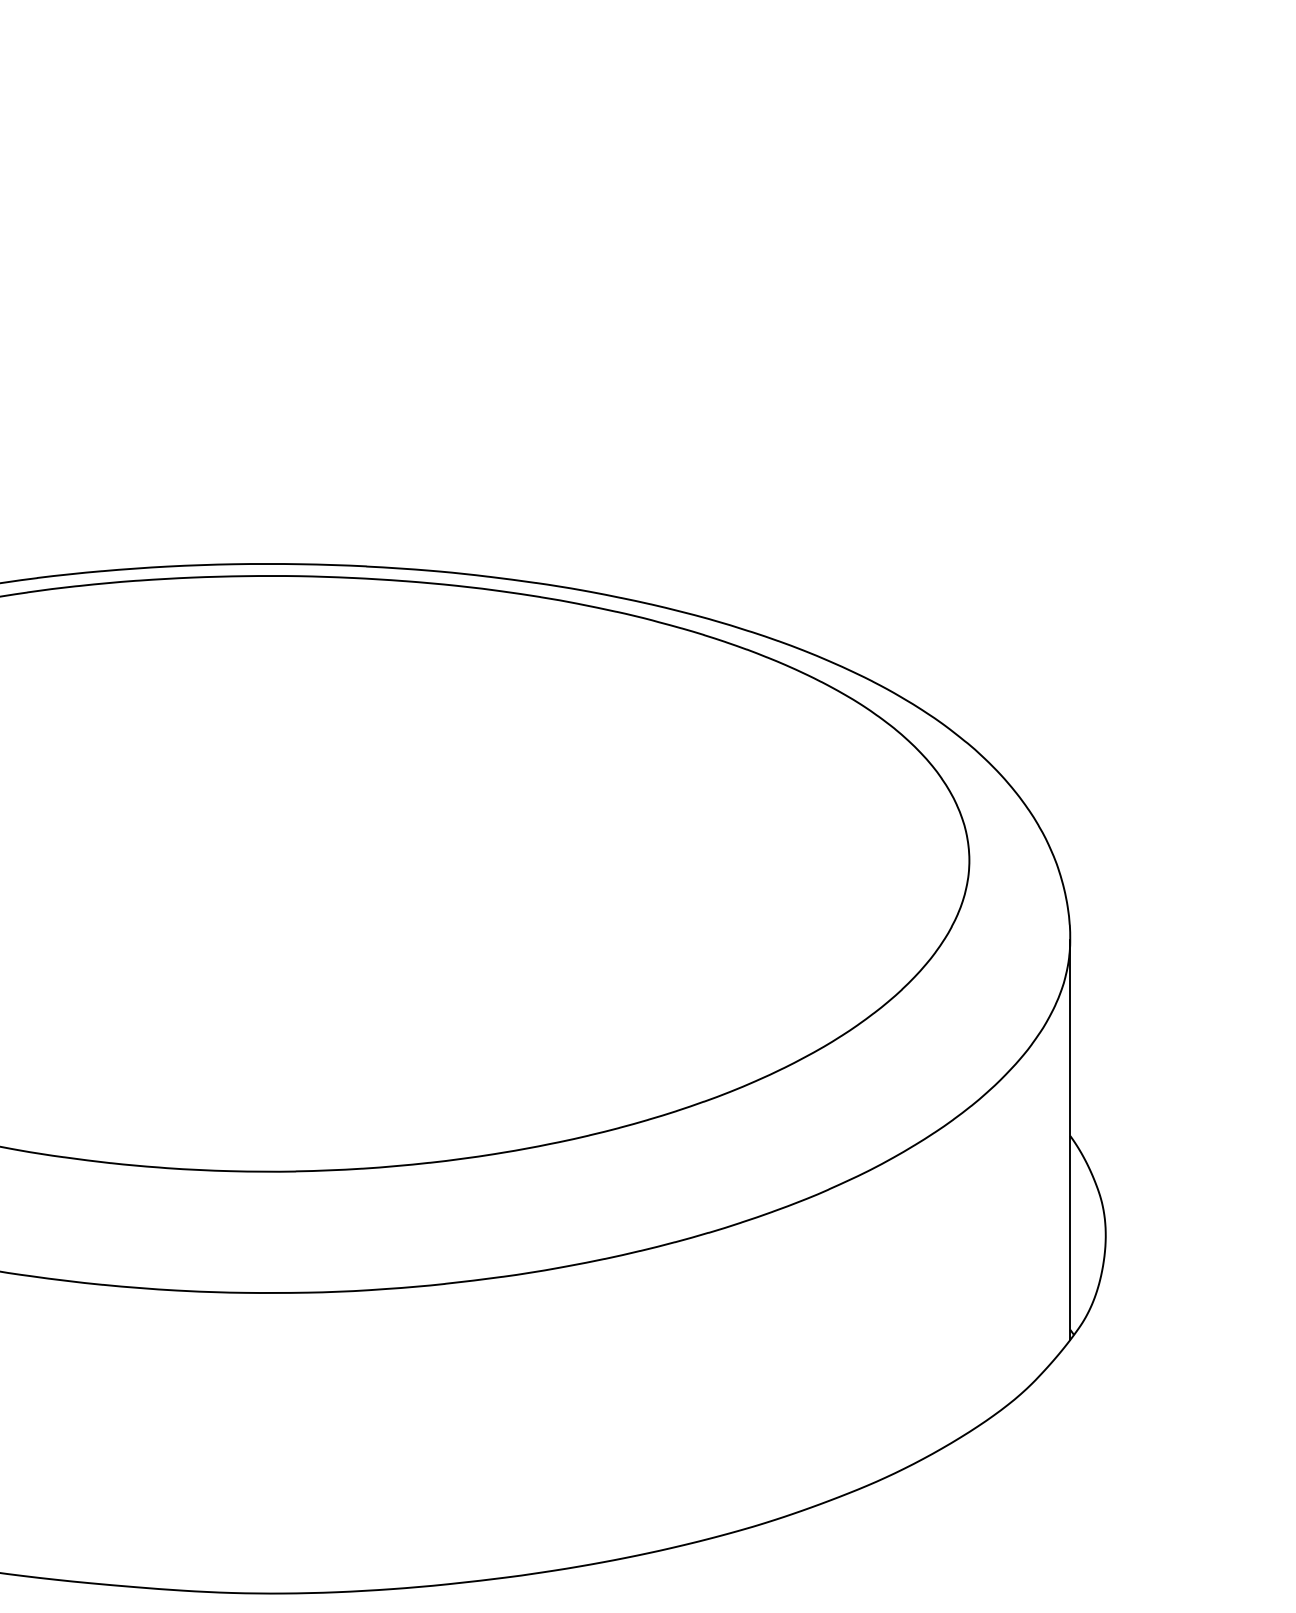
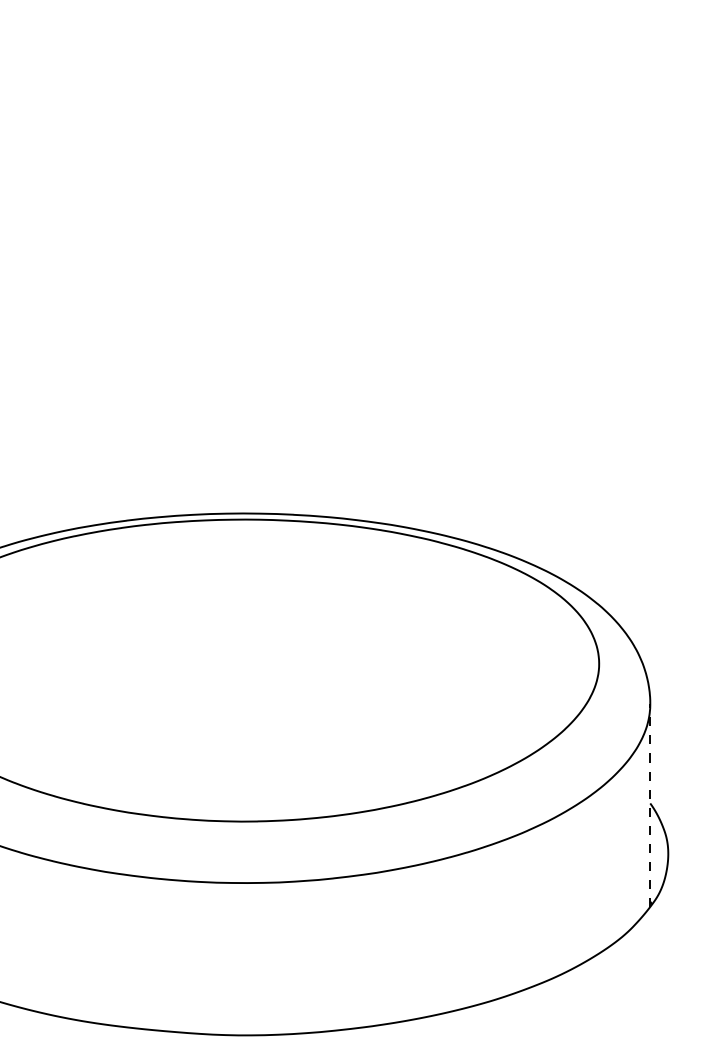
line: (1070, 1139) -> (650, 805), solid -> dashed

